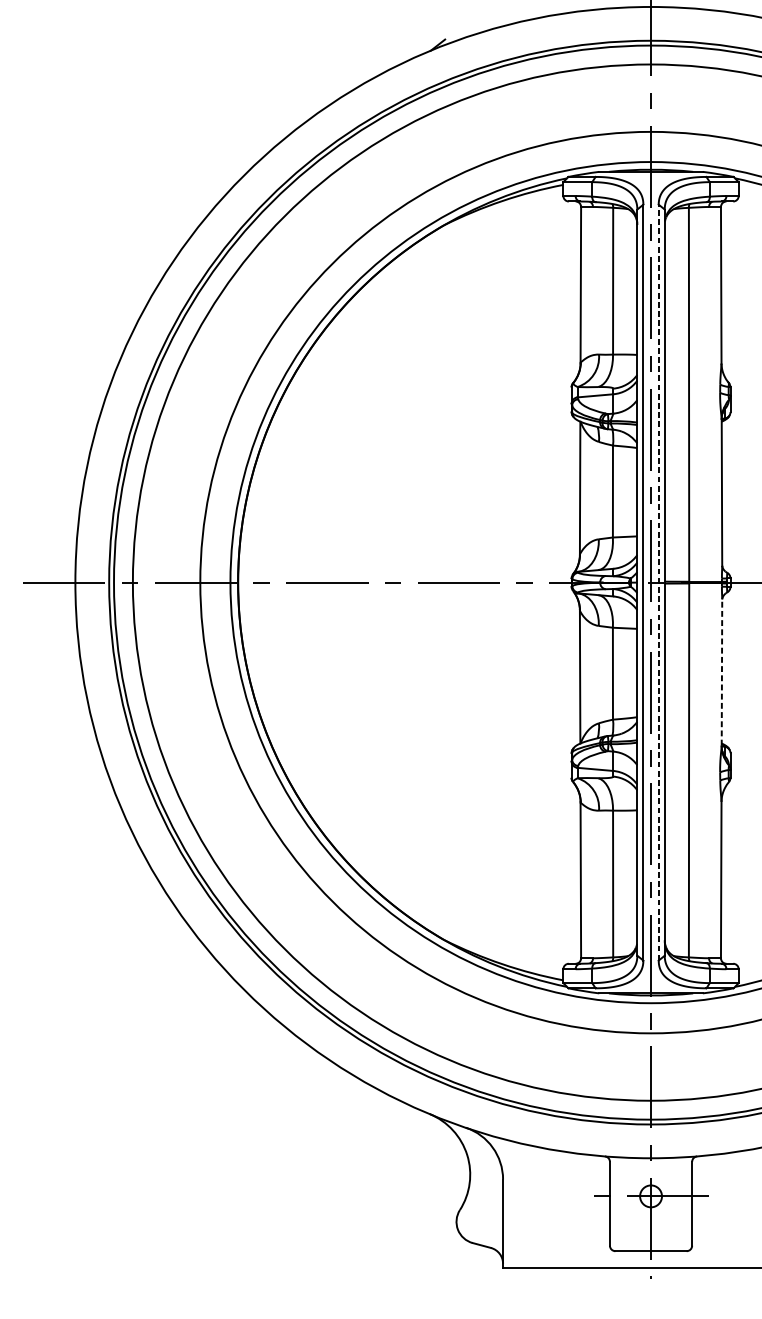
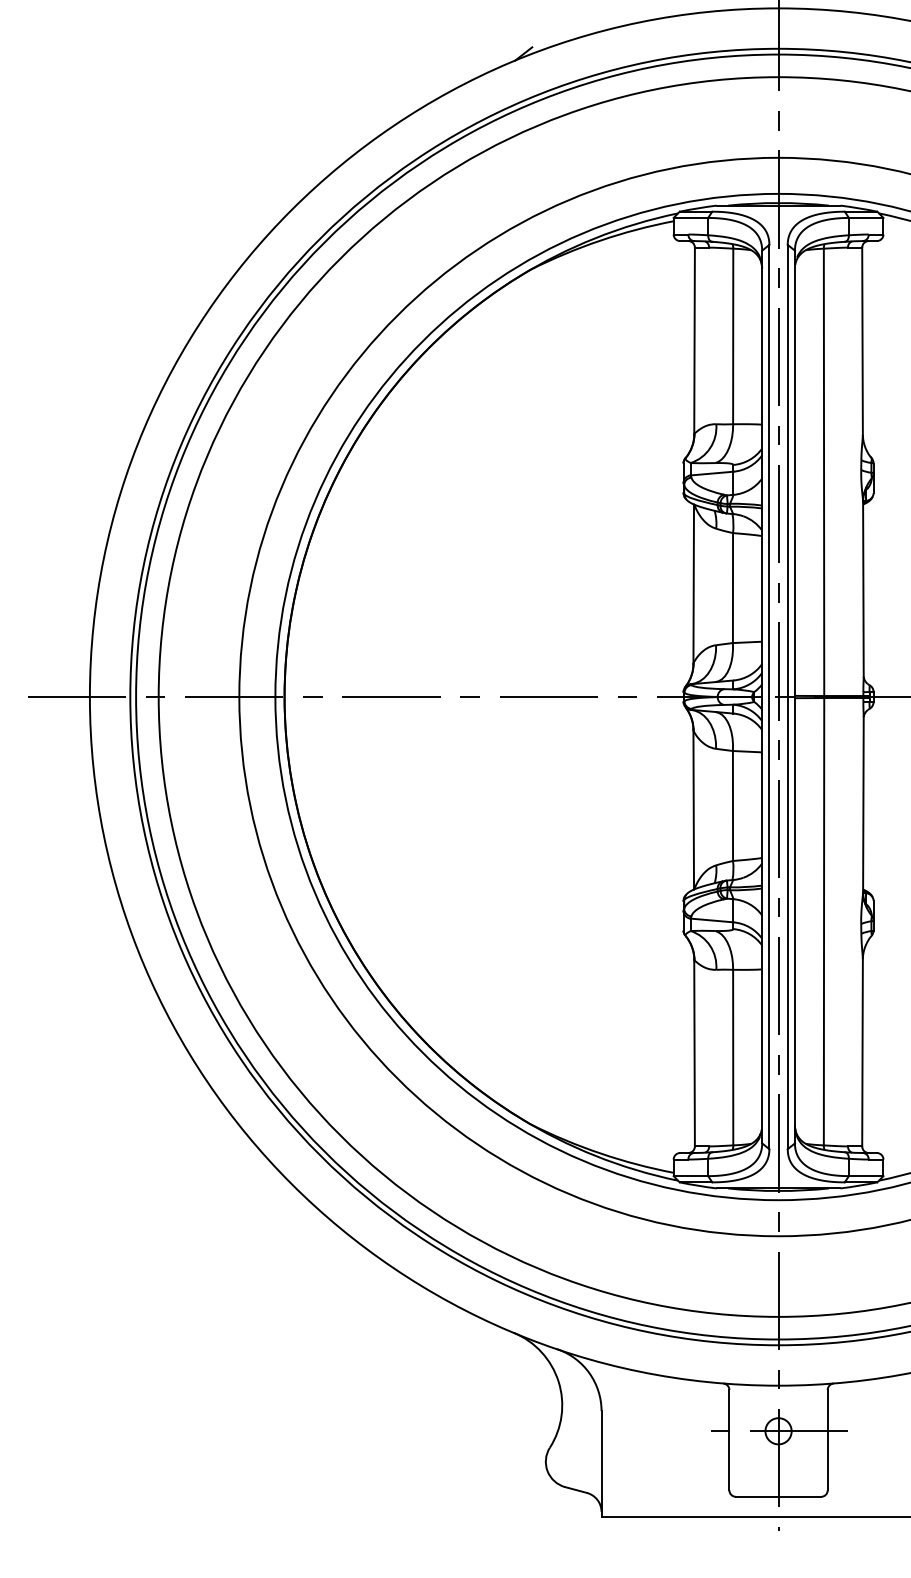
line: (658, 582) -> (787, 696), dashed -> solid
line: (722, 672) -> (863, 804), dashed -> solid

